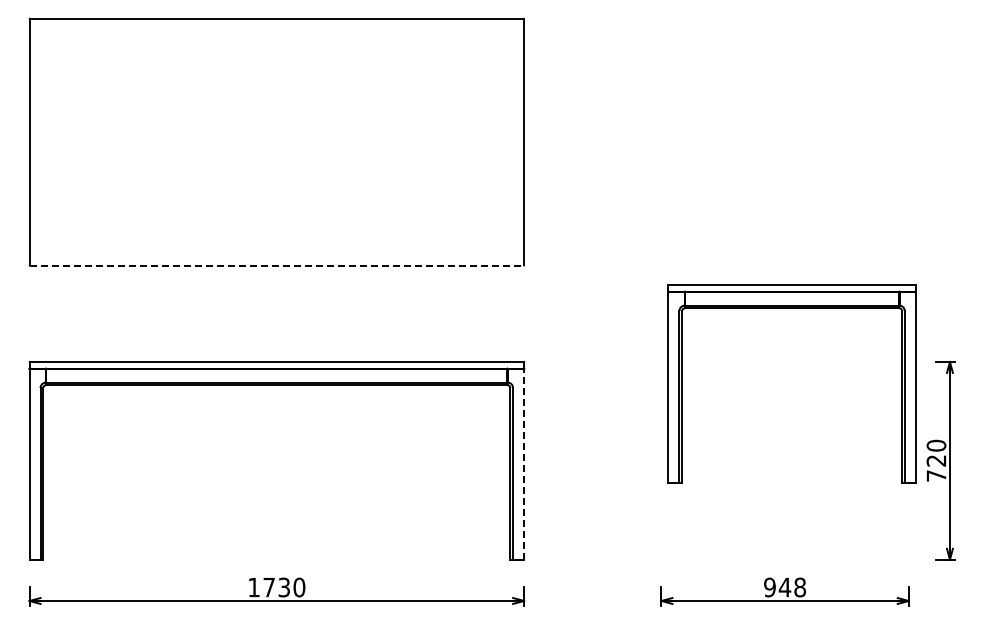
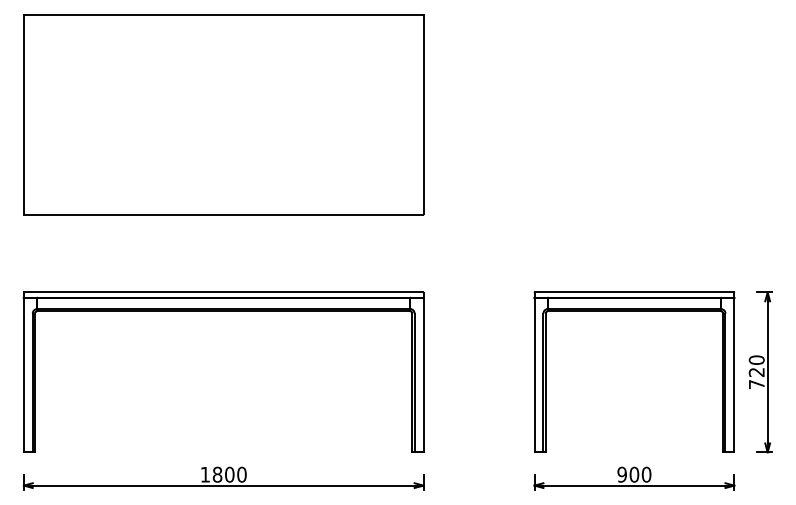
line: (276, 265) -> (223, 214), dashed -> solid
part: (791, 308) -> (633, 311), moved
line: (524, 463) -> (423, 374), dashed -> solid
text: (276, 587) -> (223, 474), 1730 -> 1800
text: (792, 587) -> (640, 474), 948 -> 900

